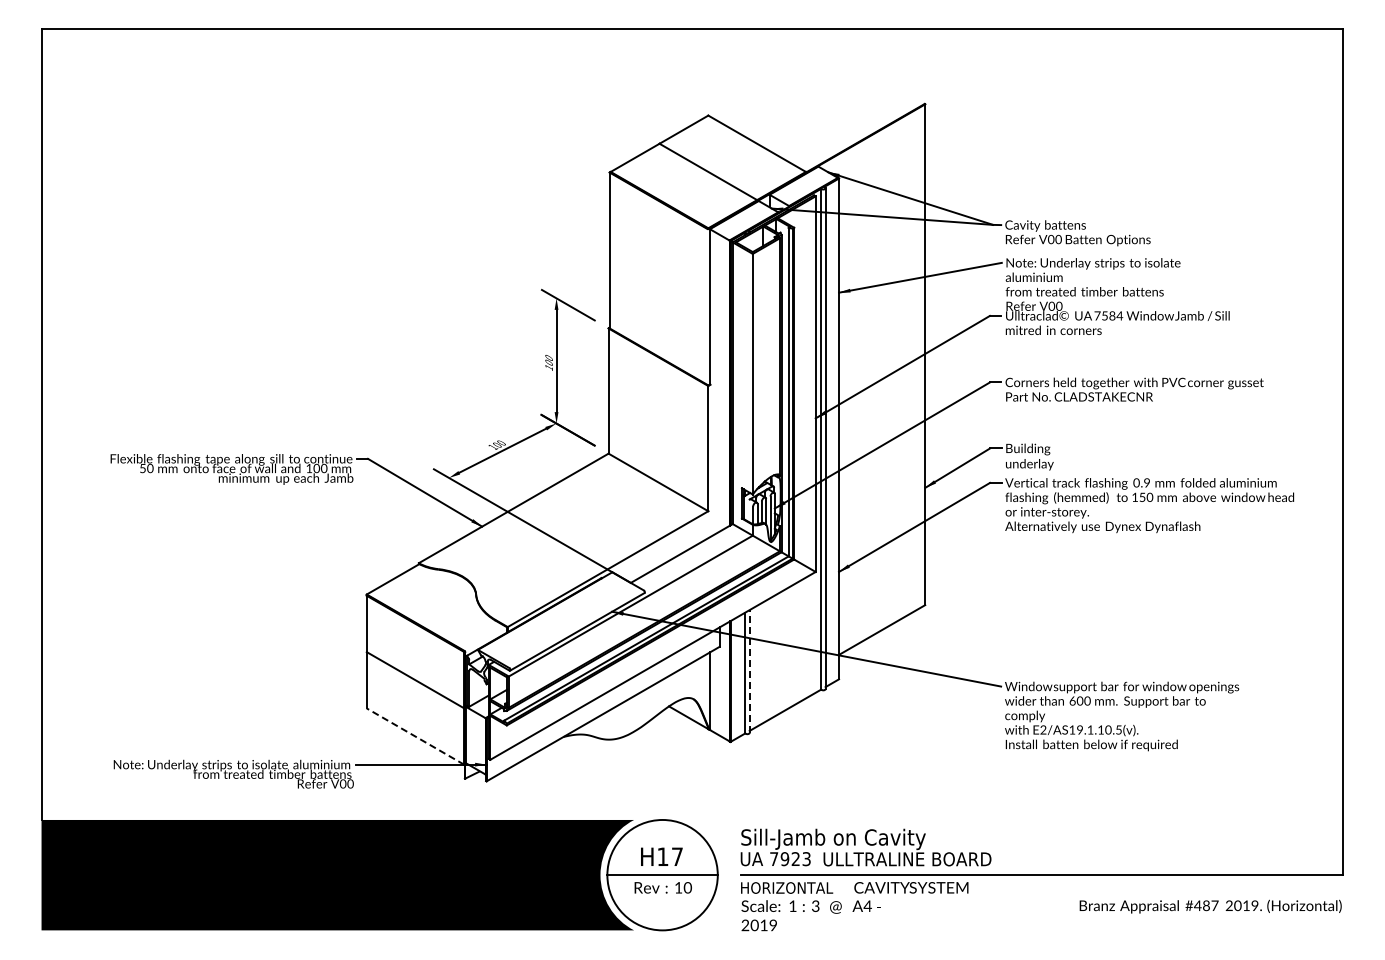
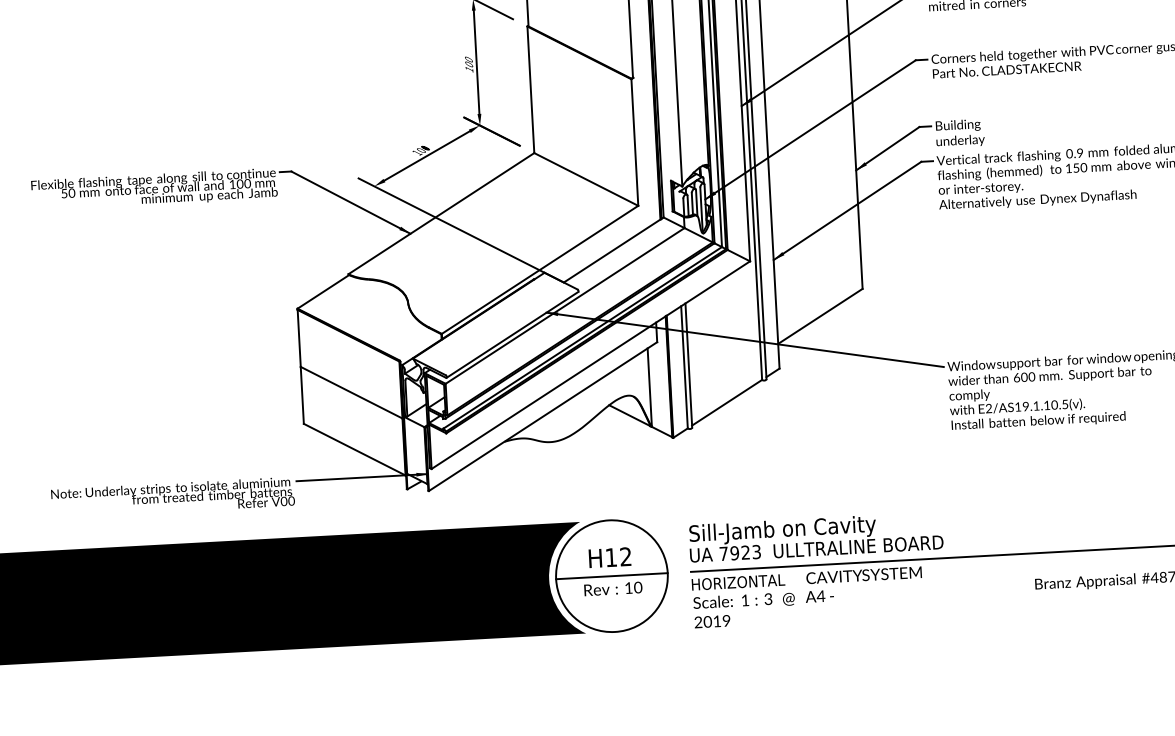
line: (749, 670) -> (688, 364), dashed -> solid
line: (415, 736) -> (354, 449), dashed -> solid
text: (677, 856) -> (625, 556), H17 -> H12

